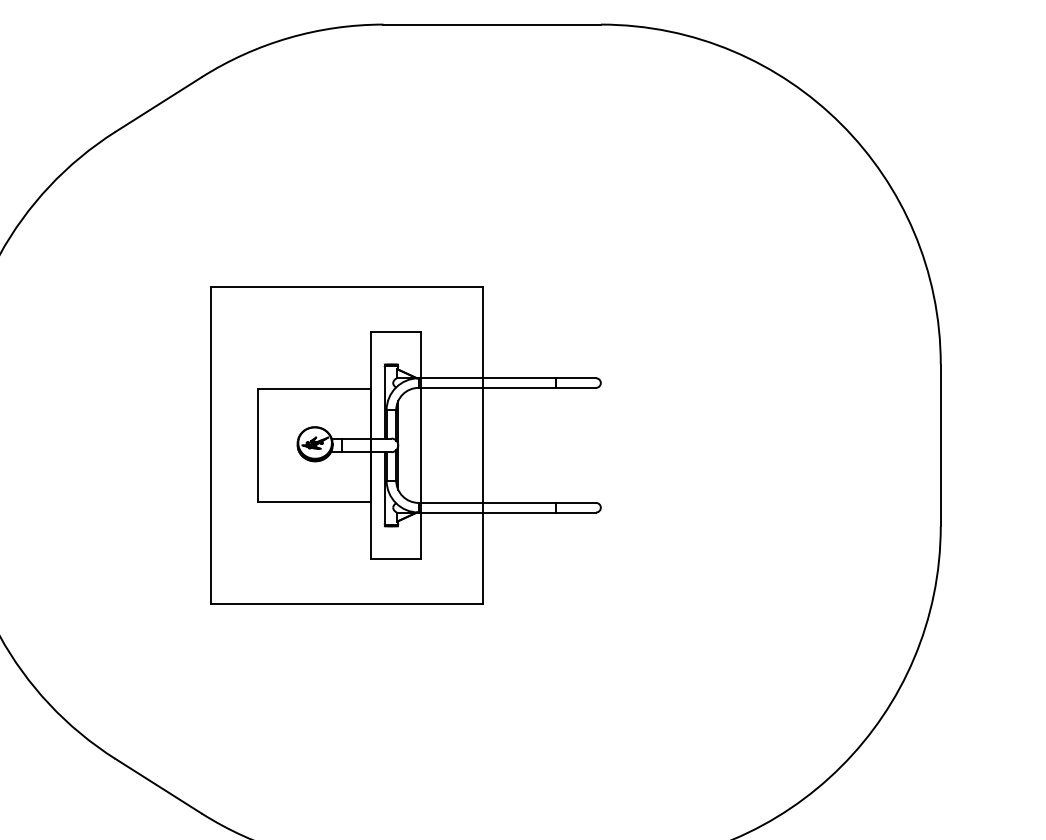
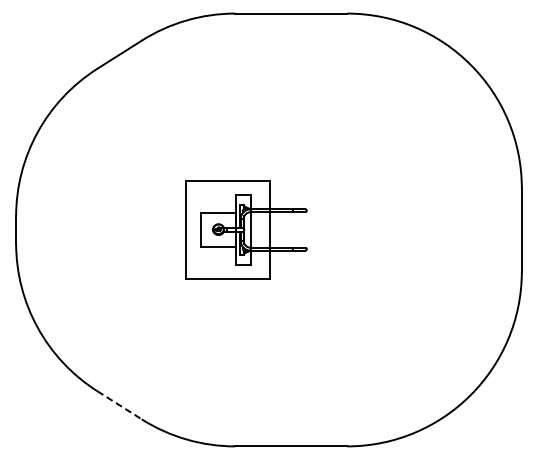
part: (405, 444) -> (246, 229), size x0.6
line: (158, 786) -> (119, 405), solid -> dashed

